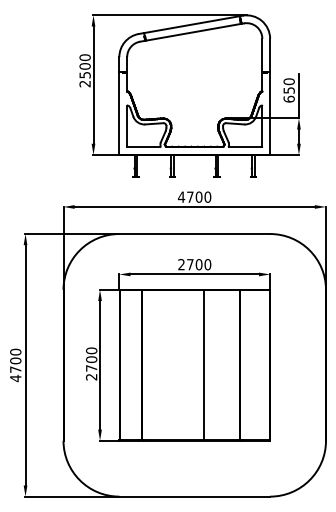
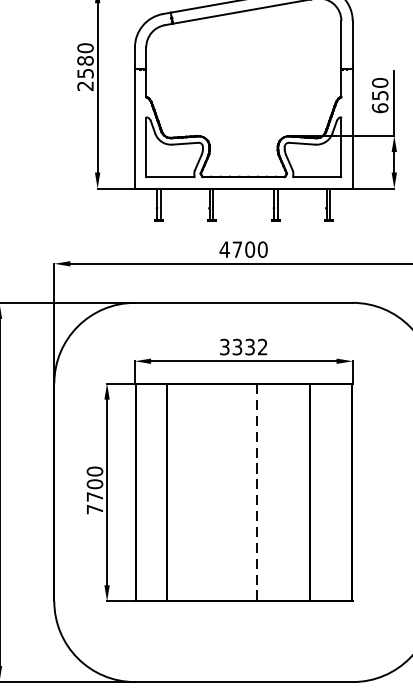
text: (84, 66) -> (84, 60), 2500 -> 2580
text: (194, 264) -> (243, 346), 2700 -> 3332
line: (203, 365) -> (256, 492), solid -> dashed
text: (91, 377) -> (94, 510), 2700 -> 7700

